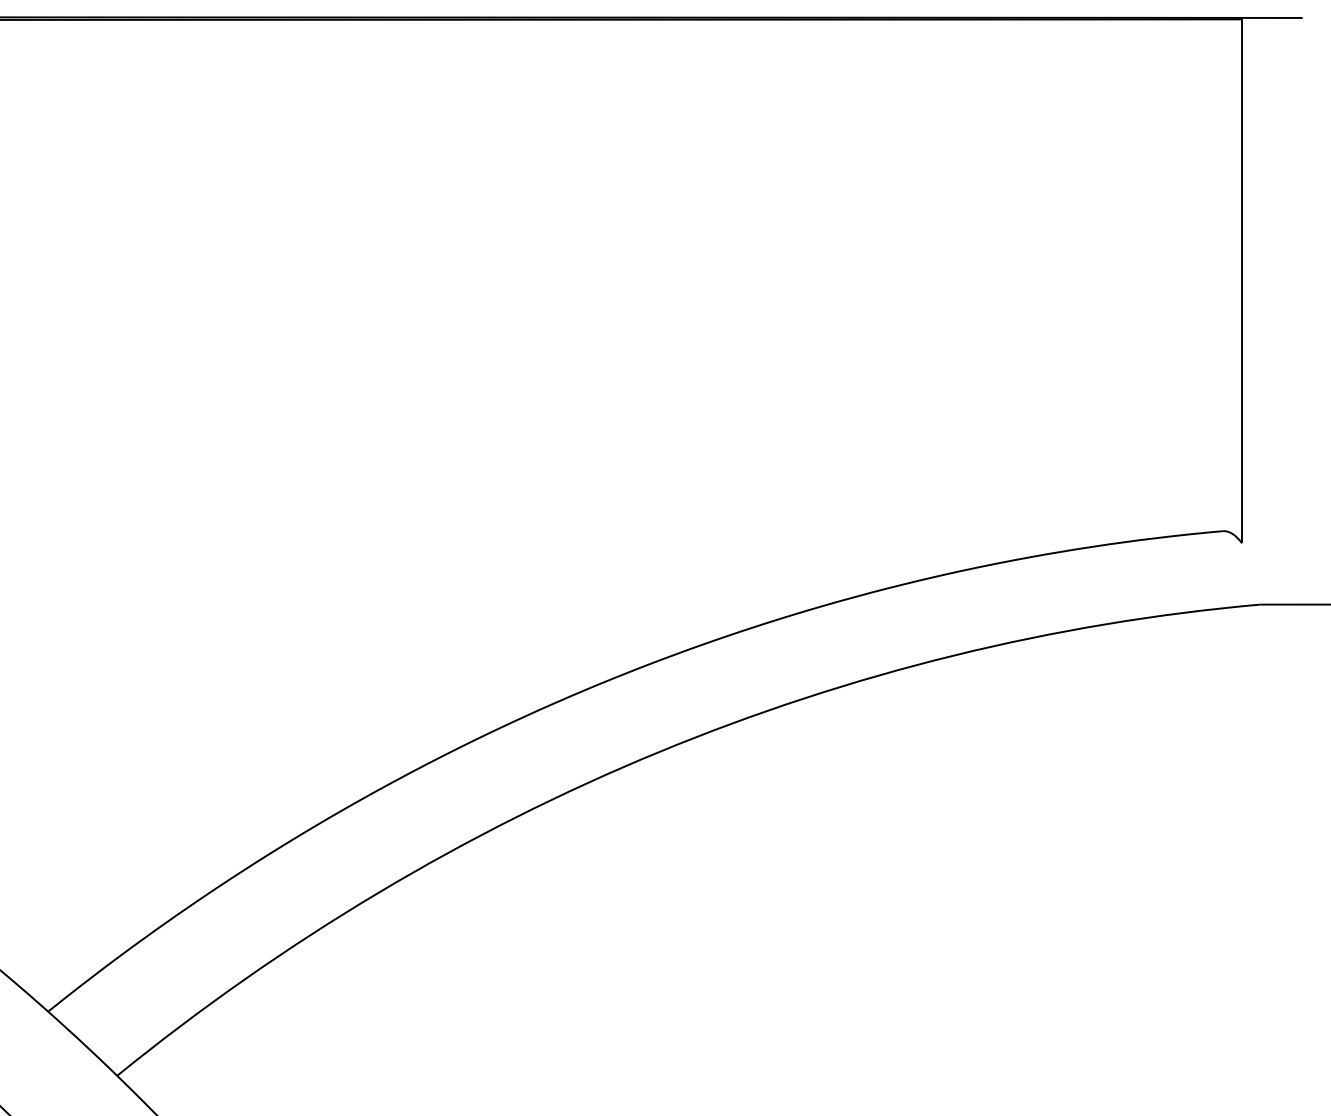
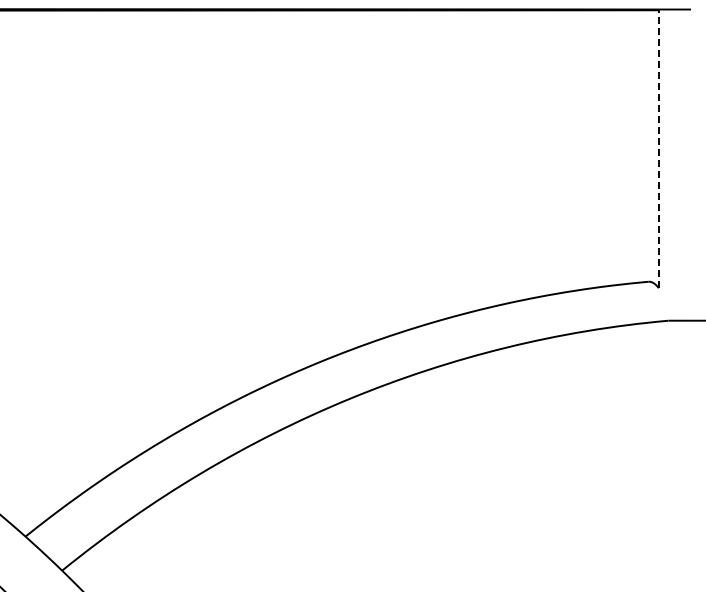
line: (1241, 279) -> (658, 148), solid -> dashed

